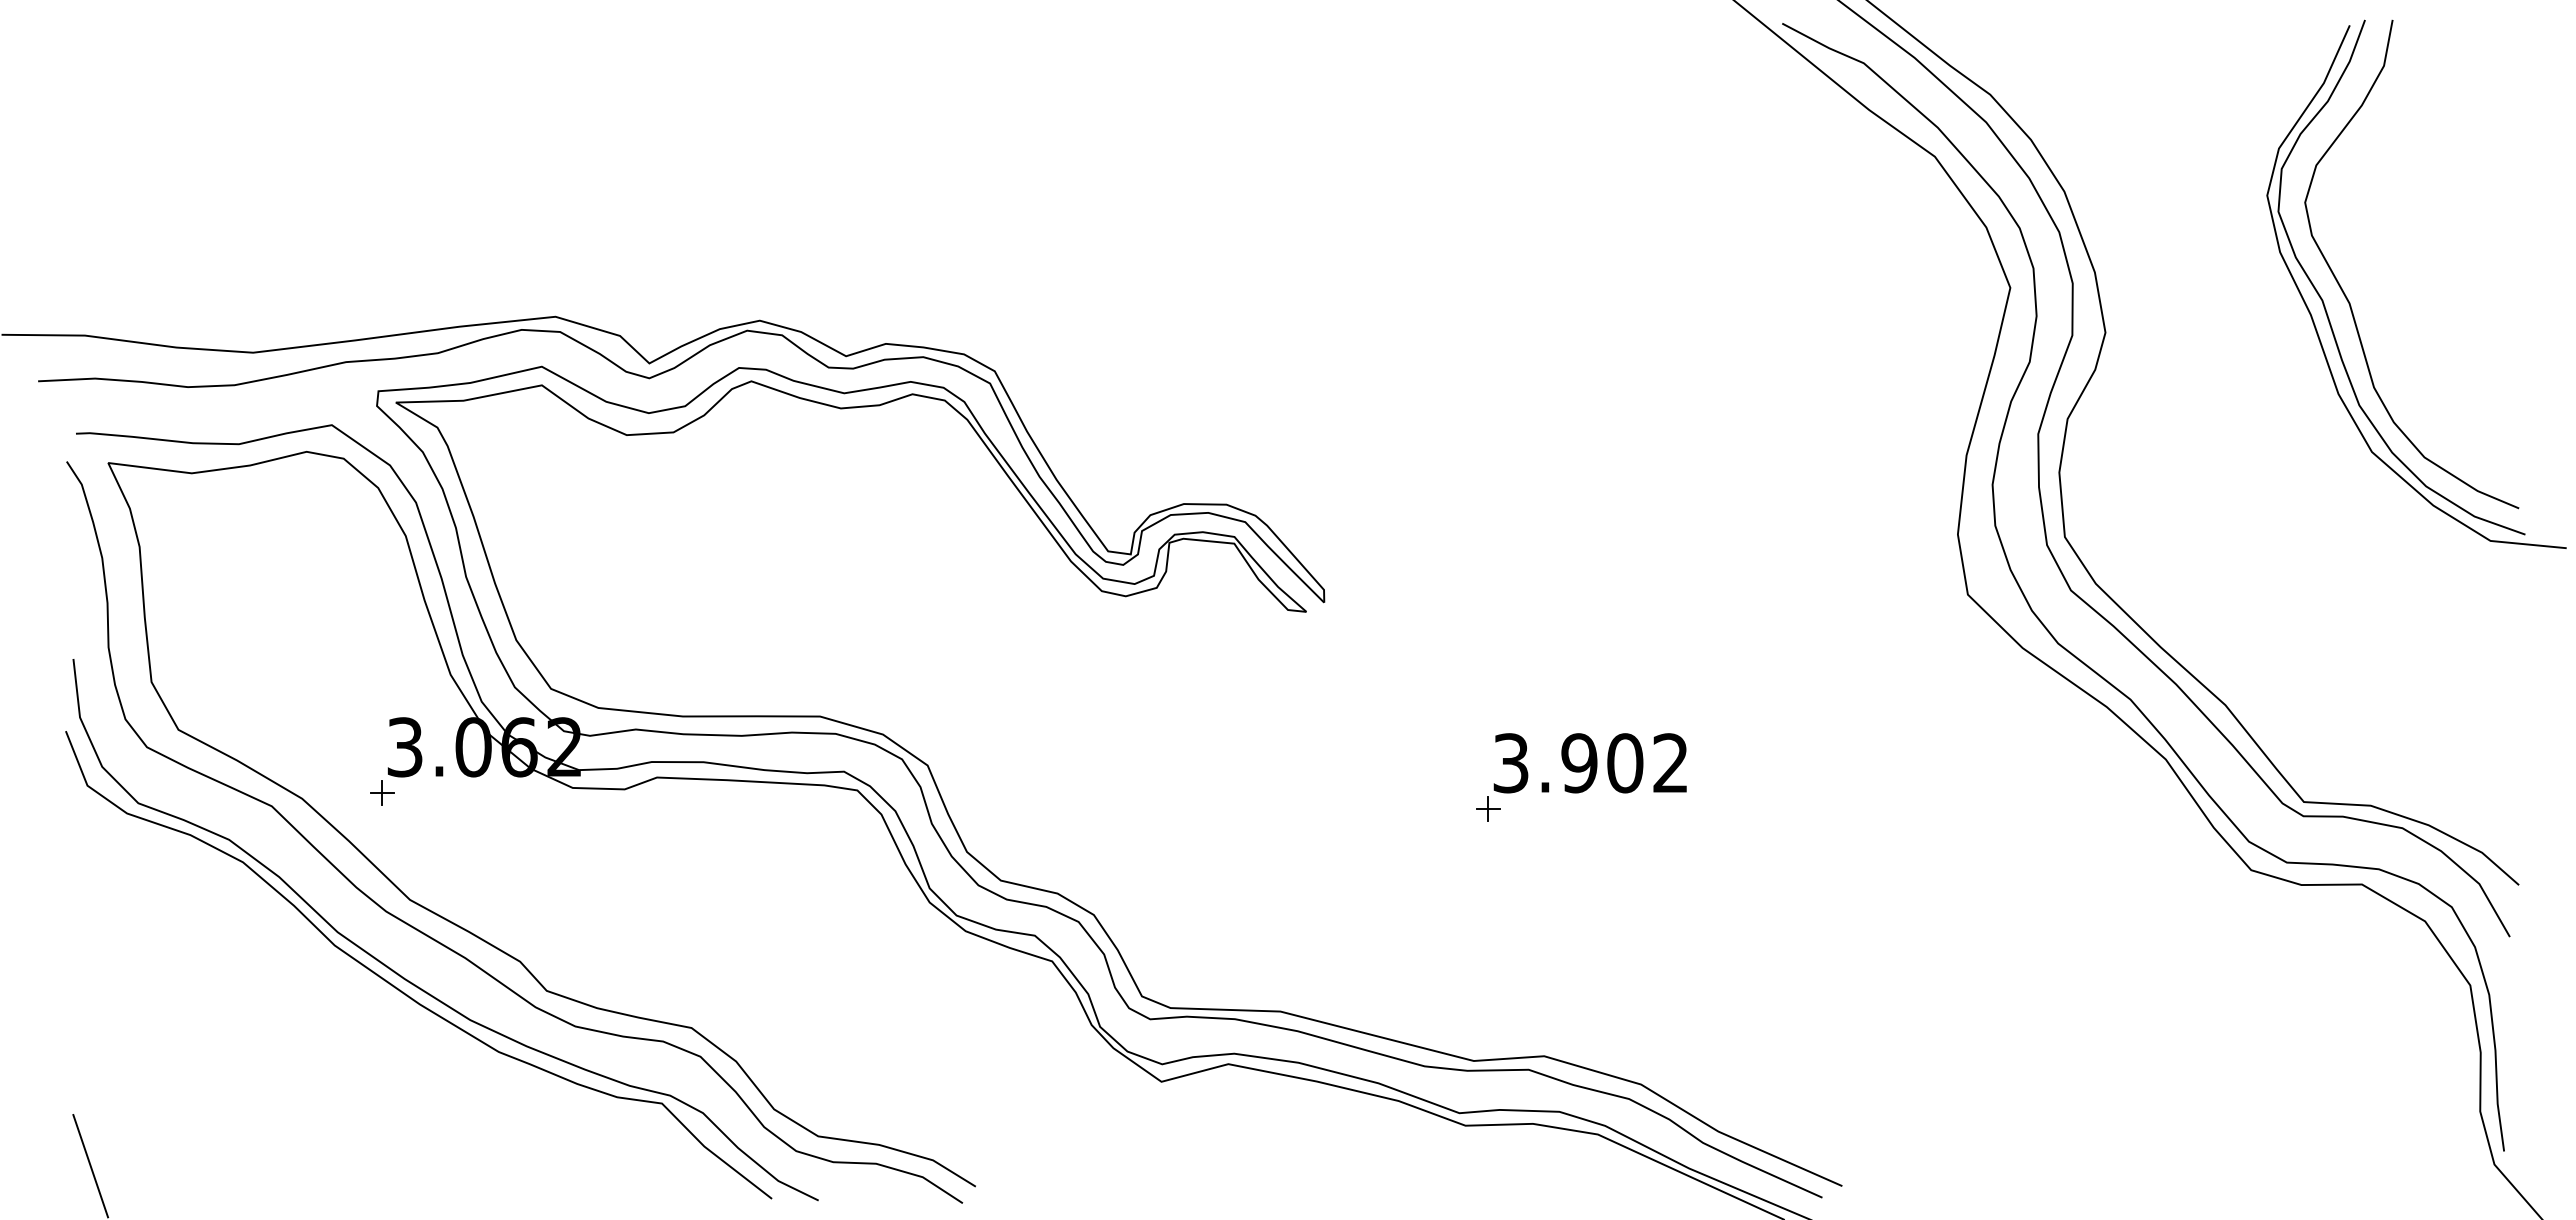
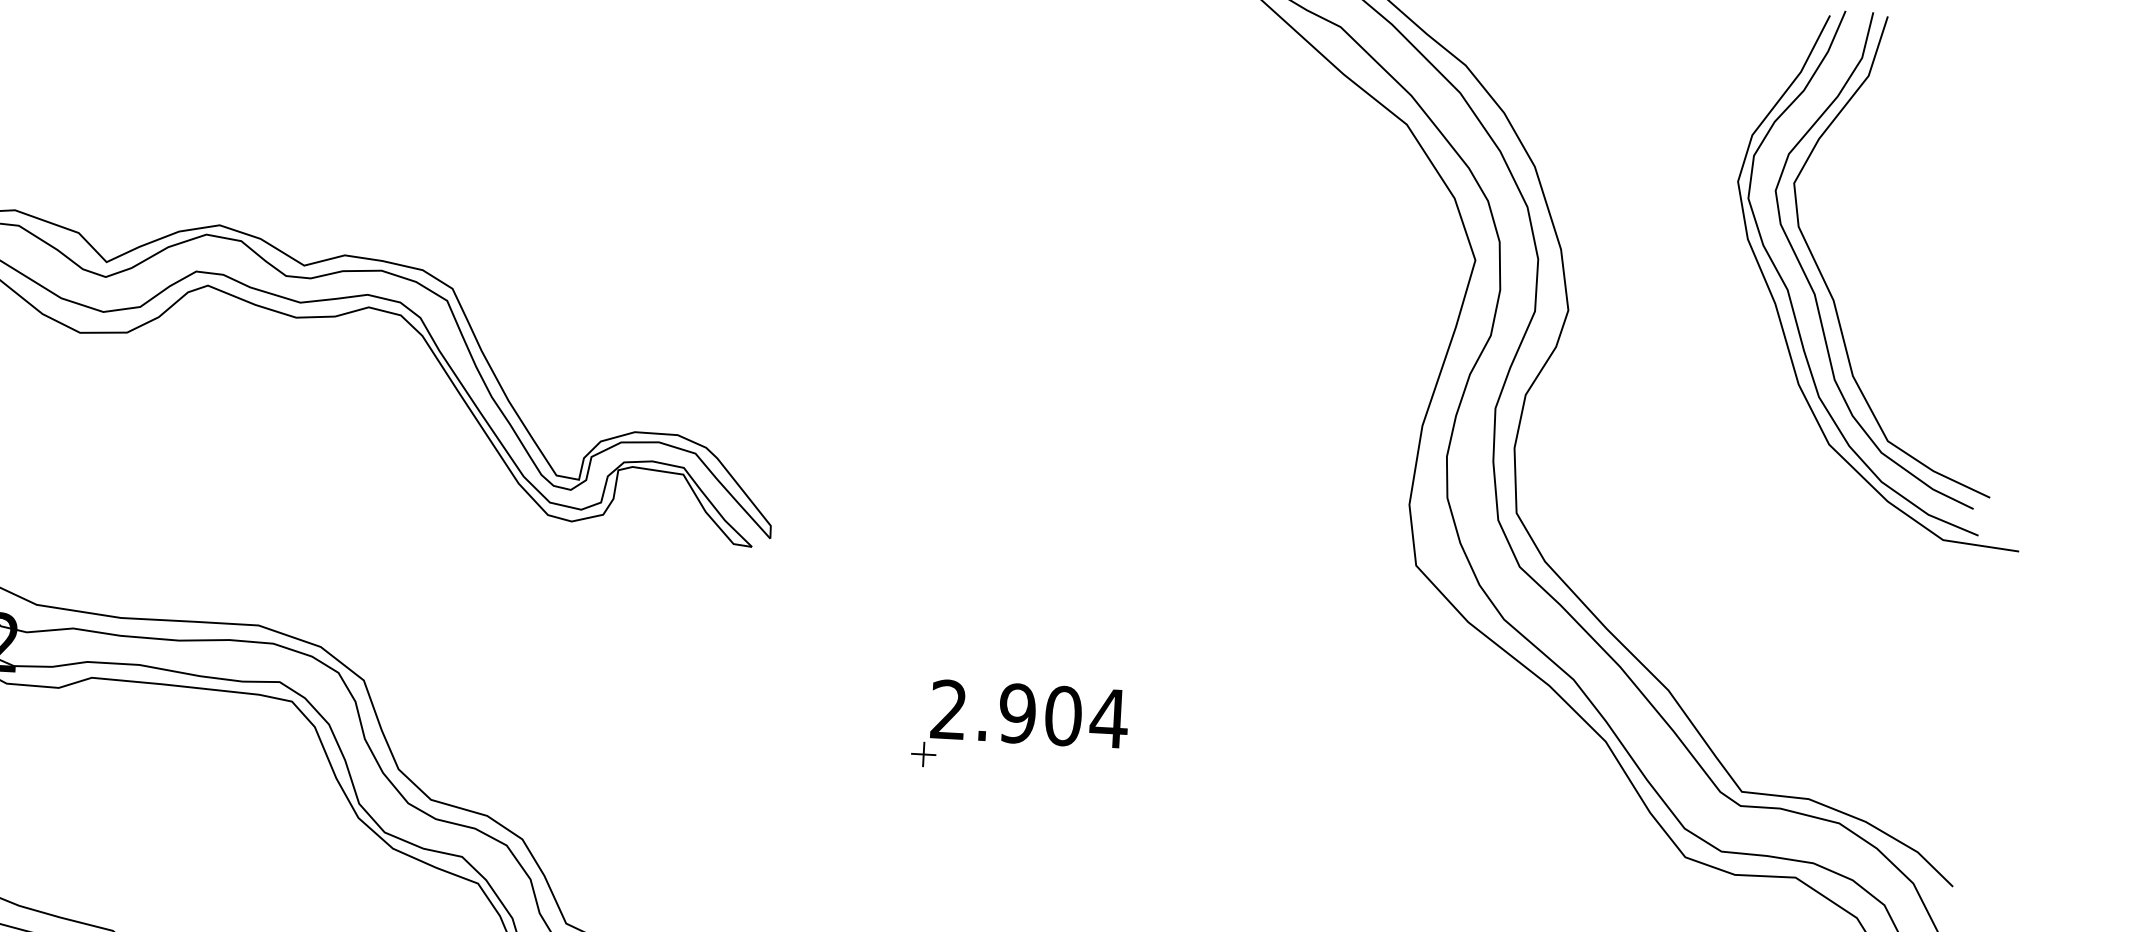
curve: (2362, 294) -> (1828, 286), added
text: (1591, 763) -> (1029, 714), 3.902 -> 2.904

